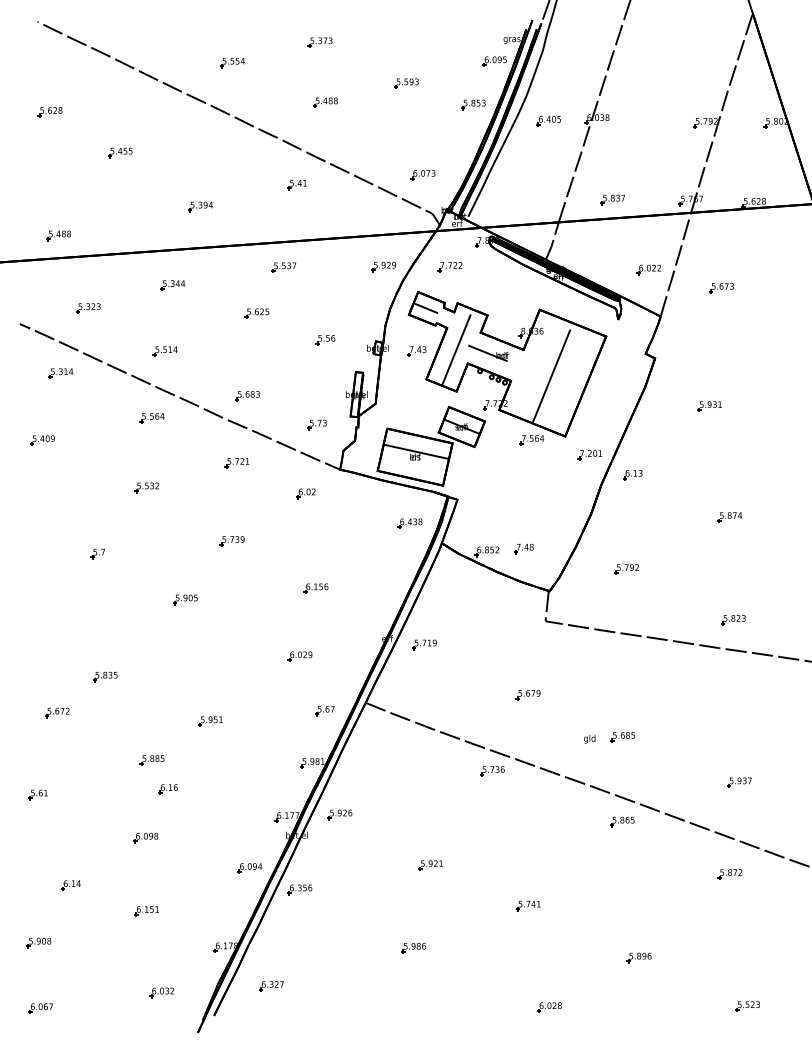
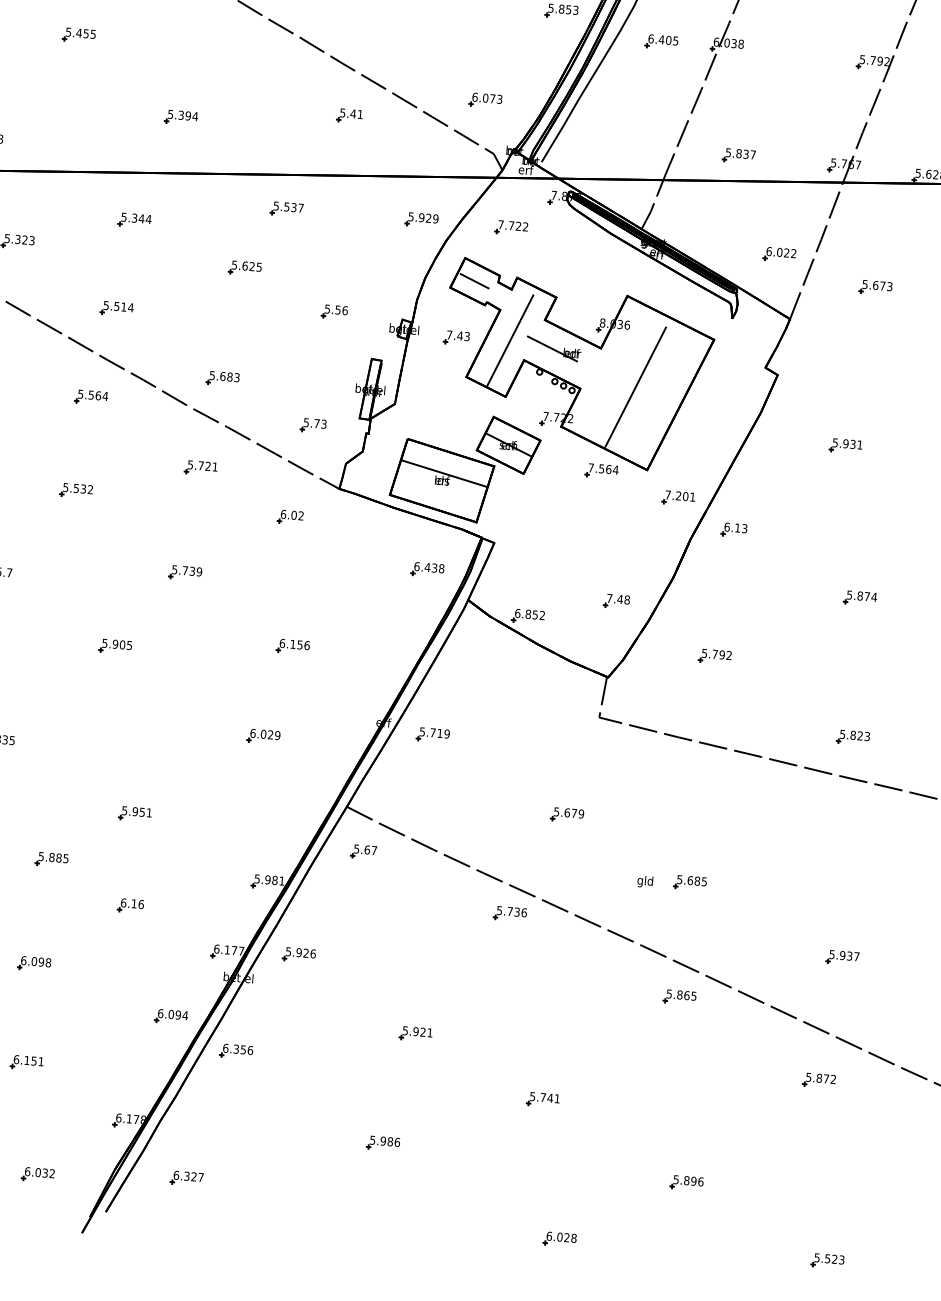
part: (296, 185) -> (348, 116), moved
part: (523, 548) -> (615, 600), moved
part: (324, 711) -> (363, 852), moved
part: (167, 789) -> (129, 906), moved

